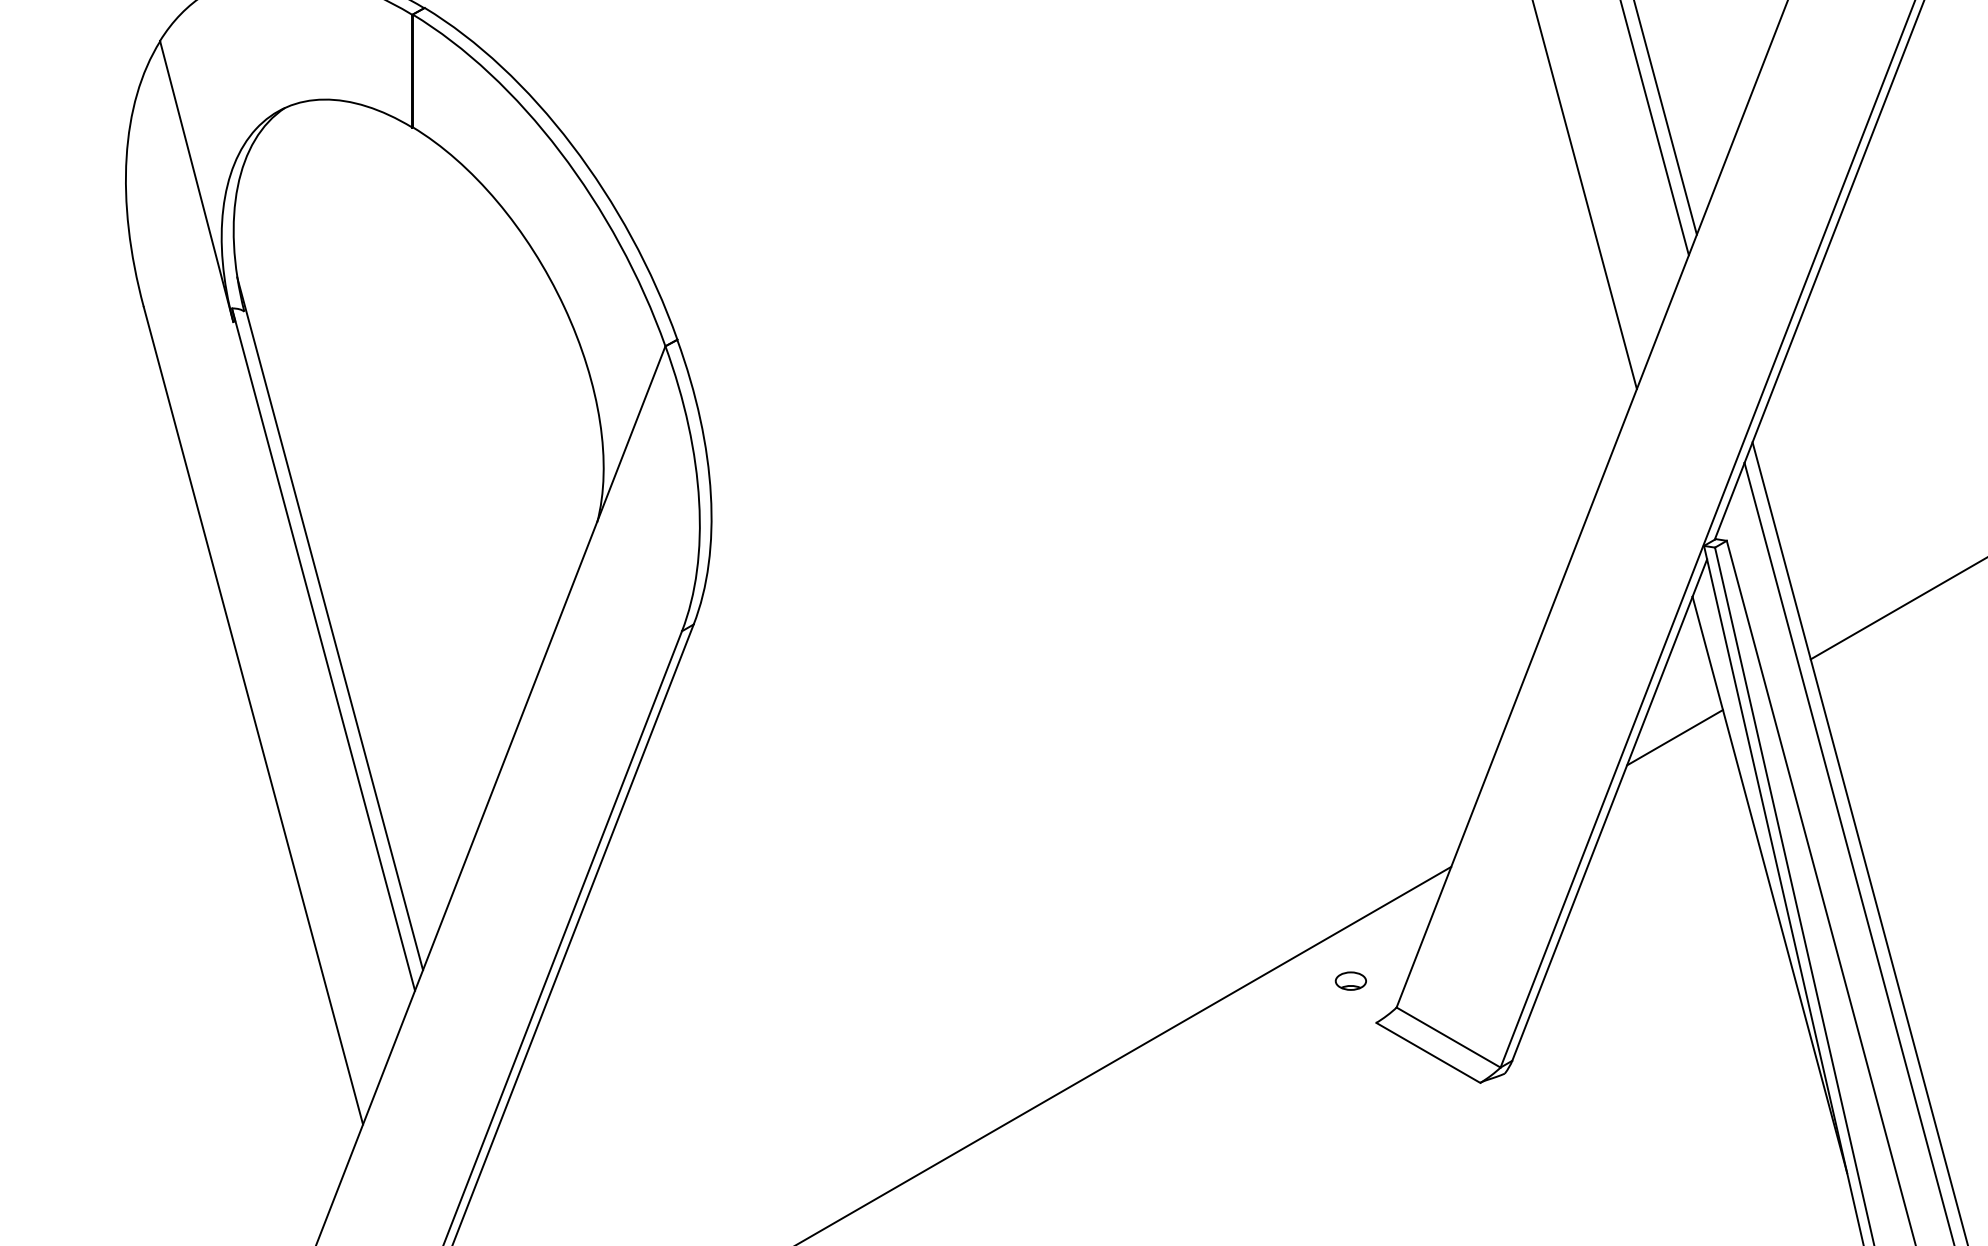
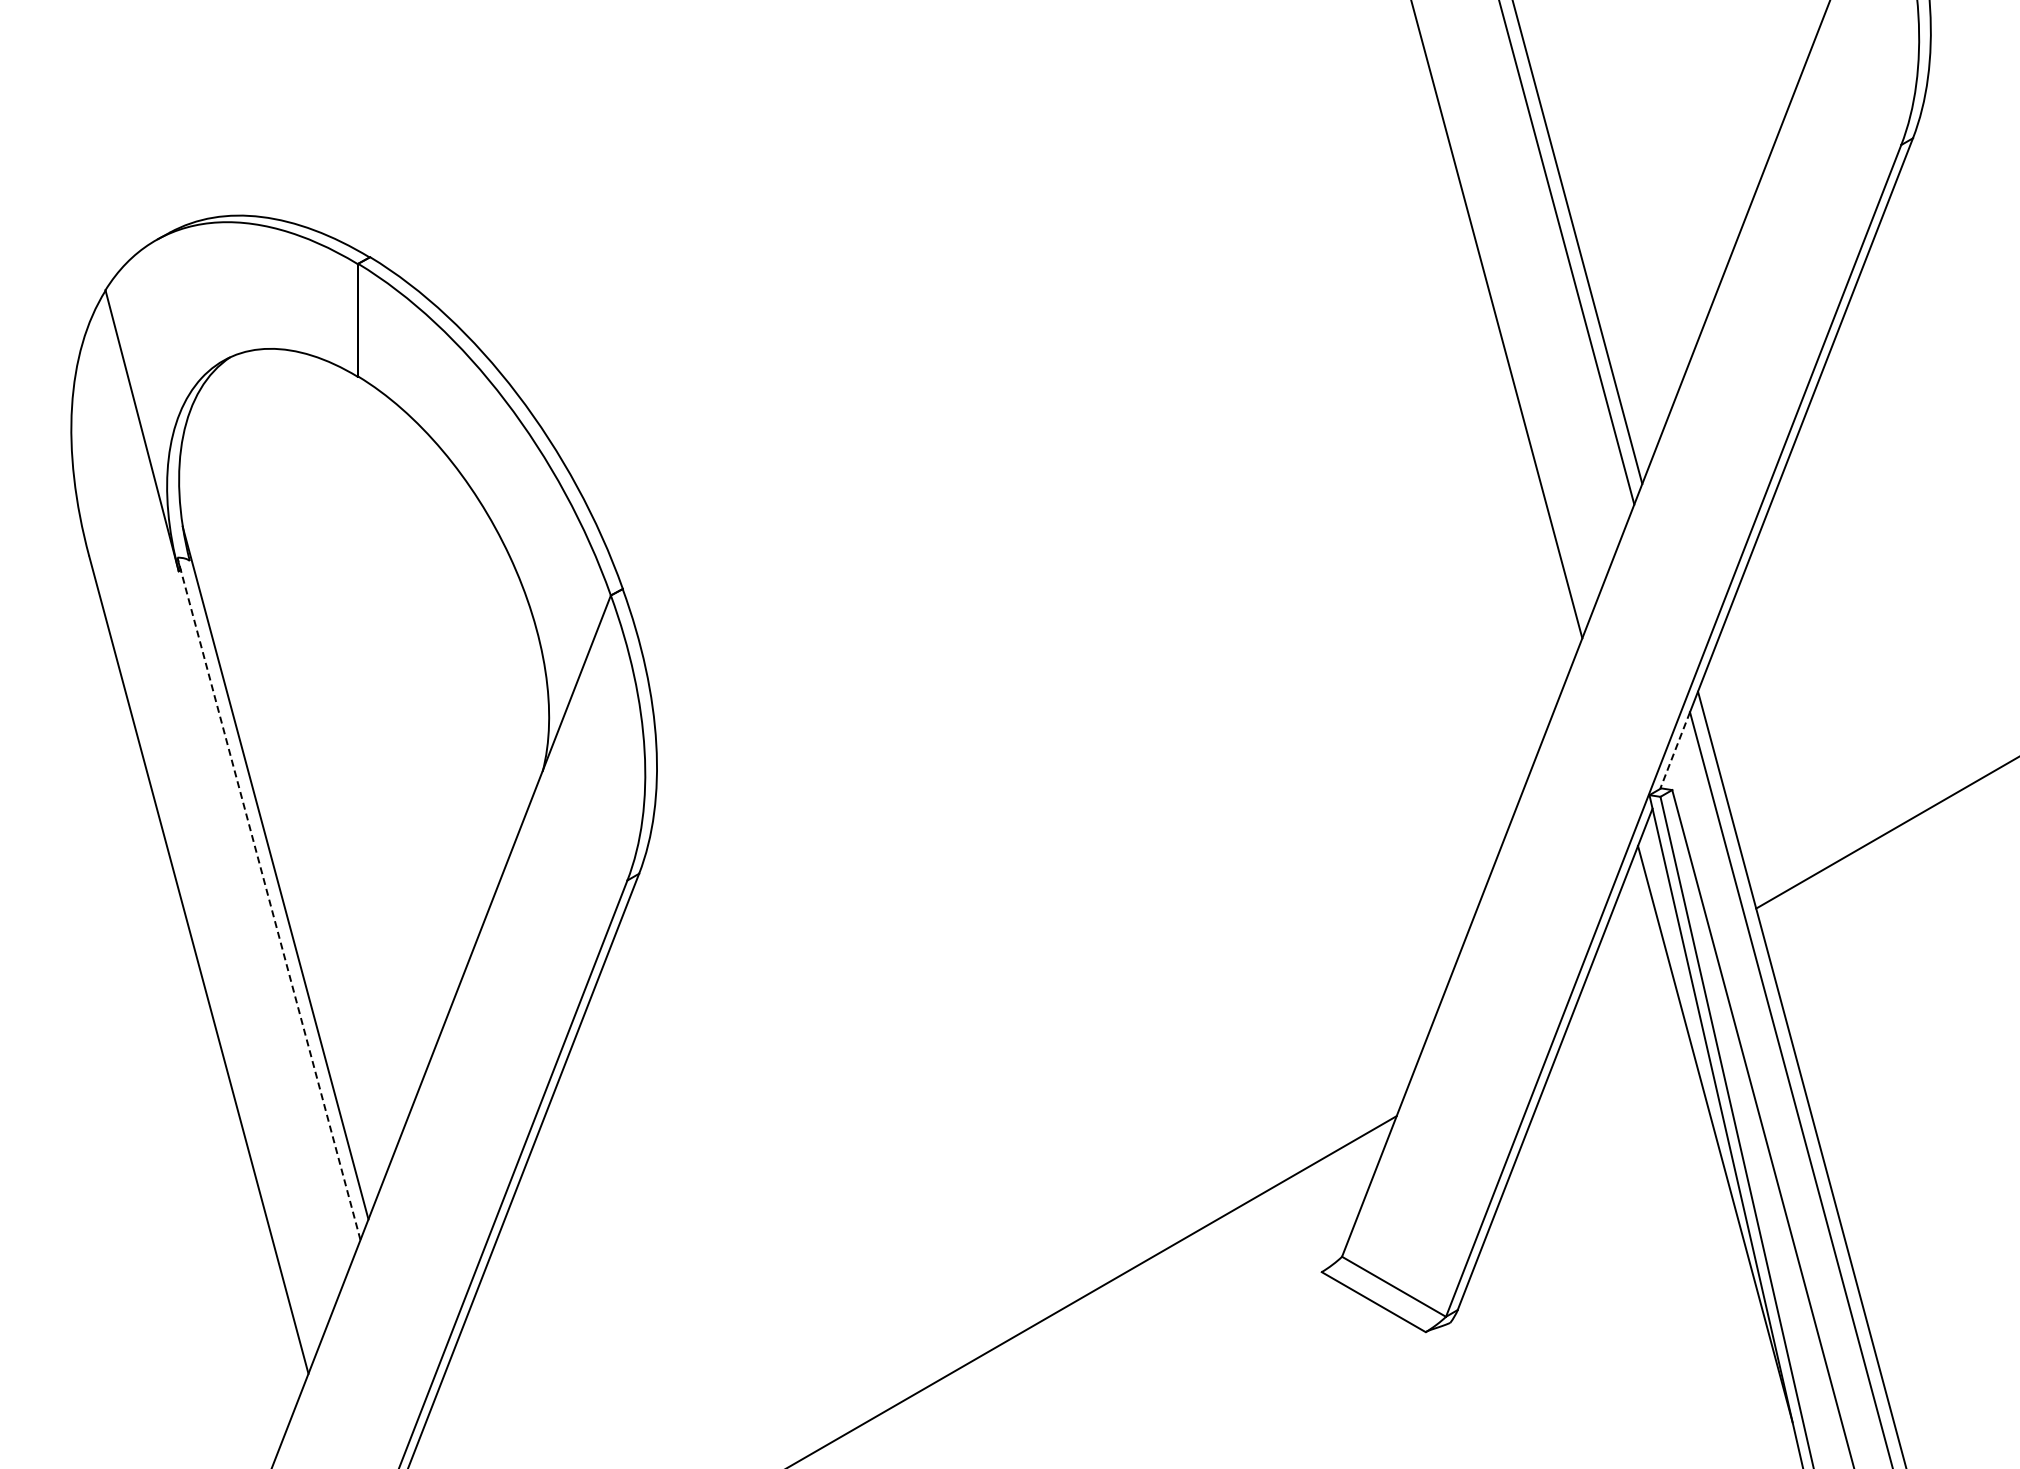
line: (1729, 502) -> (1674, 751), solid -> dashed
line: (323, 649) -> (268, 898), solid -> dashed
line: (1675, 737) -> (1620, 986), removed
part: (1351, 981) -> (1296, 1230), removed

